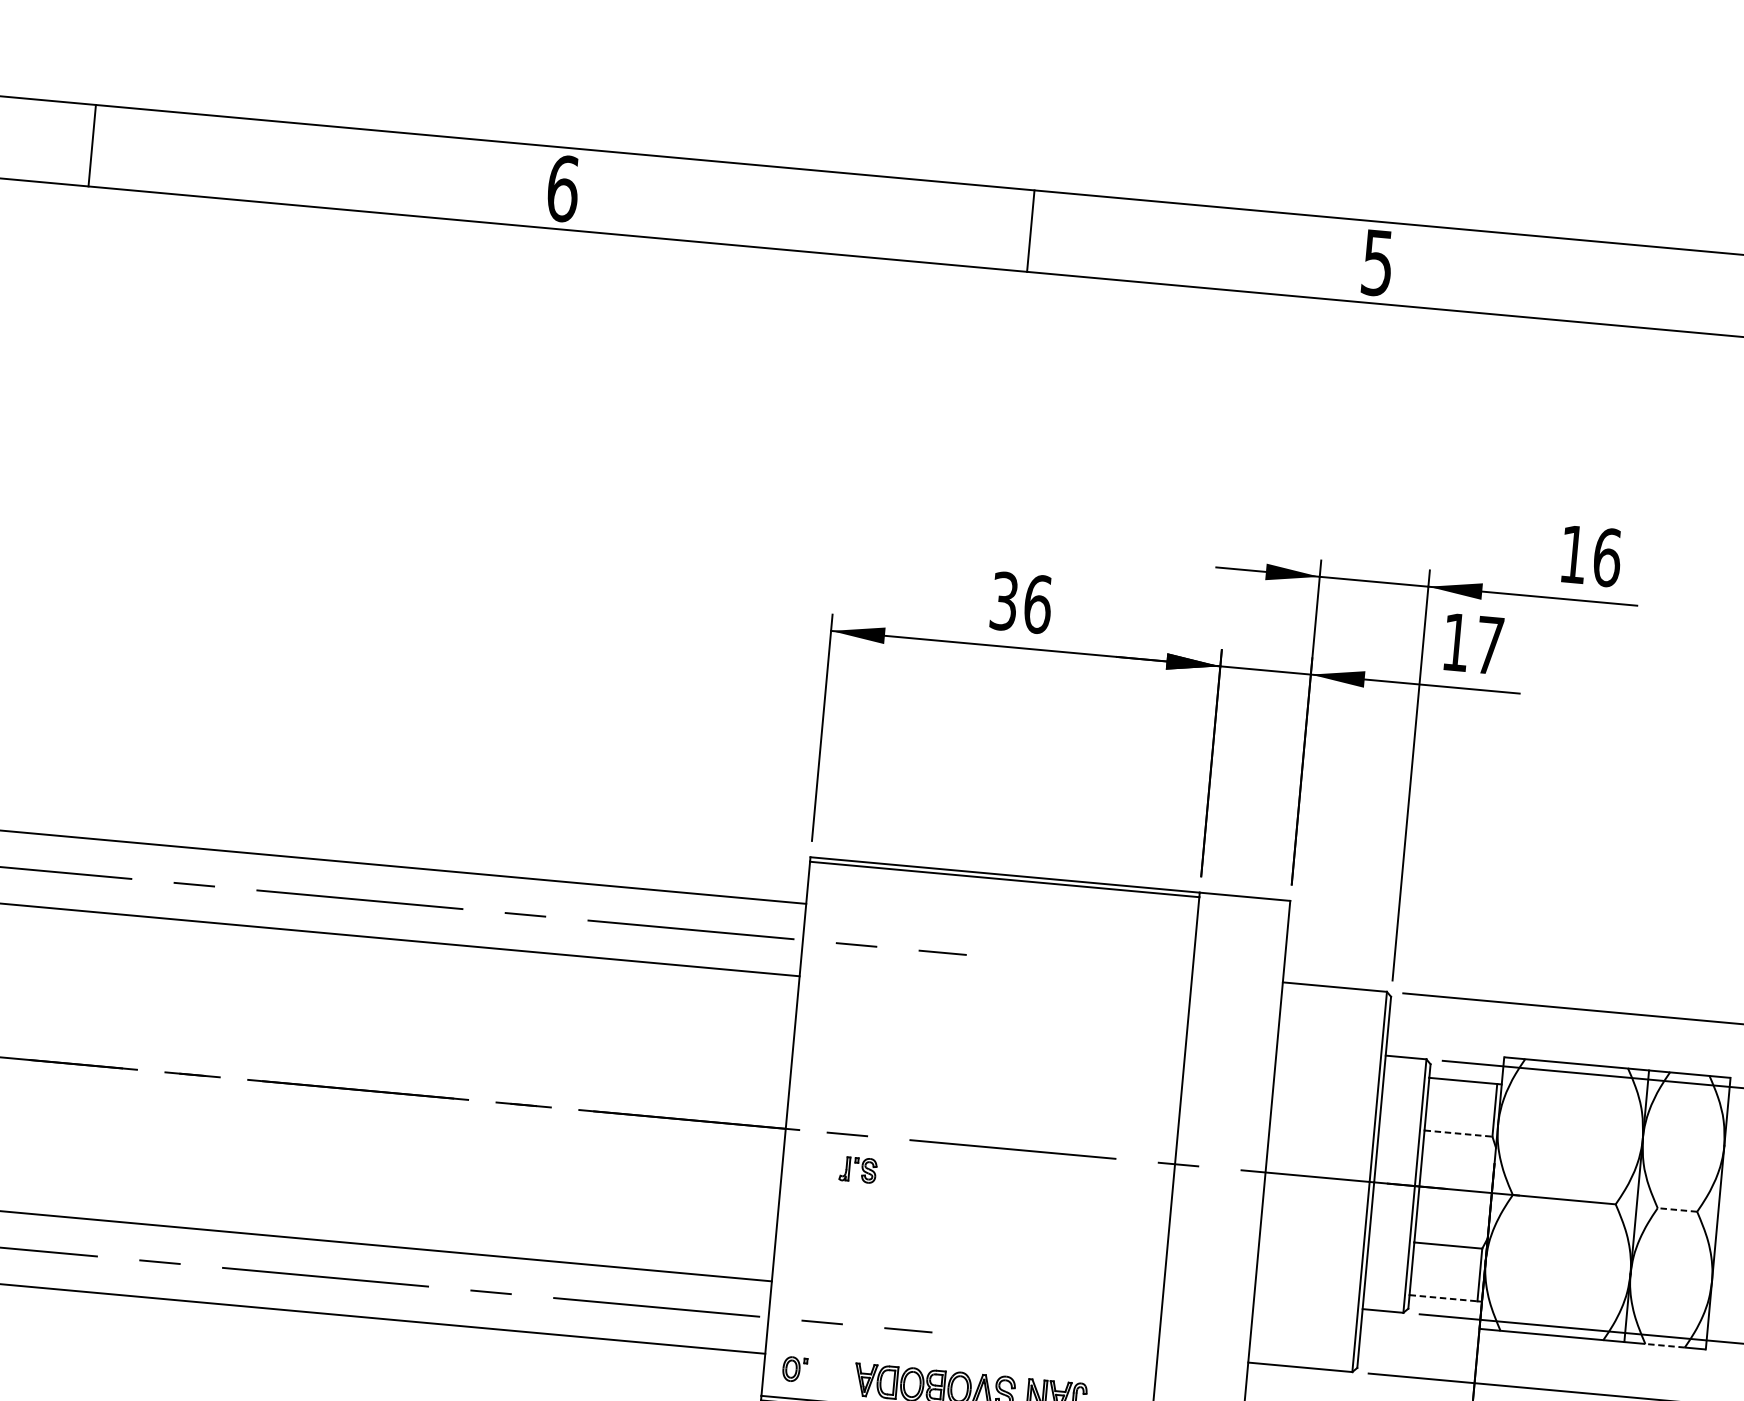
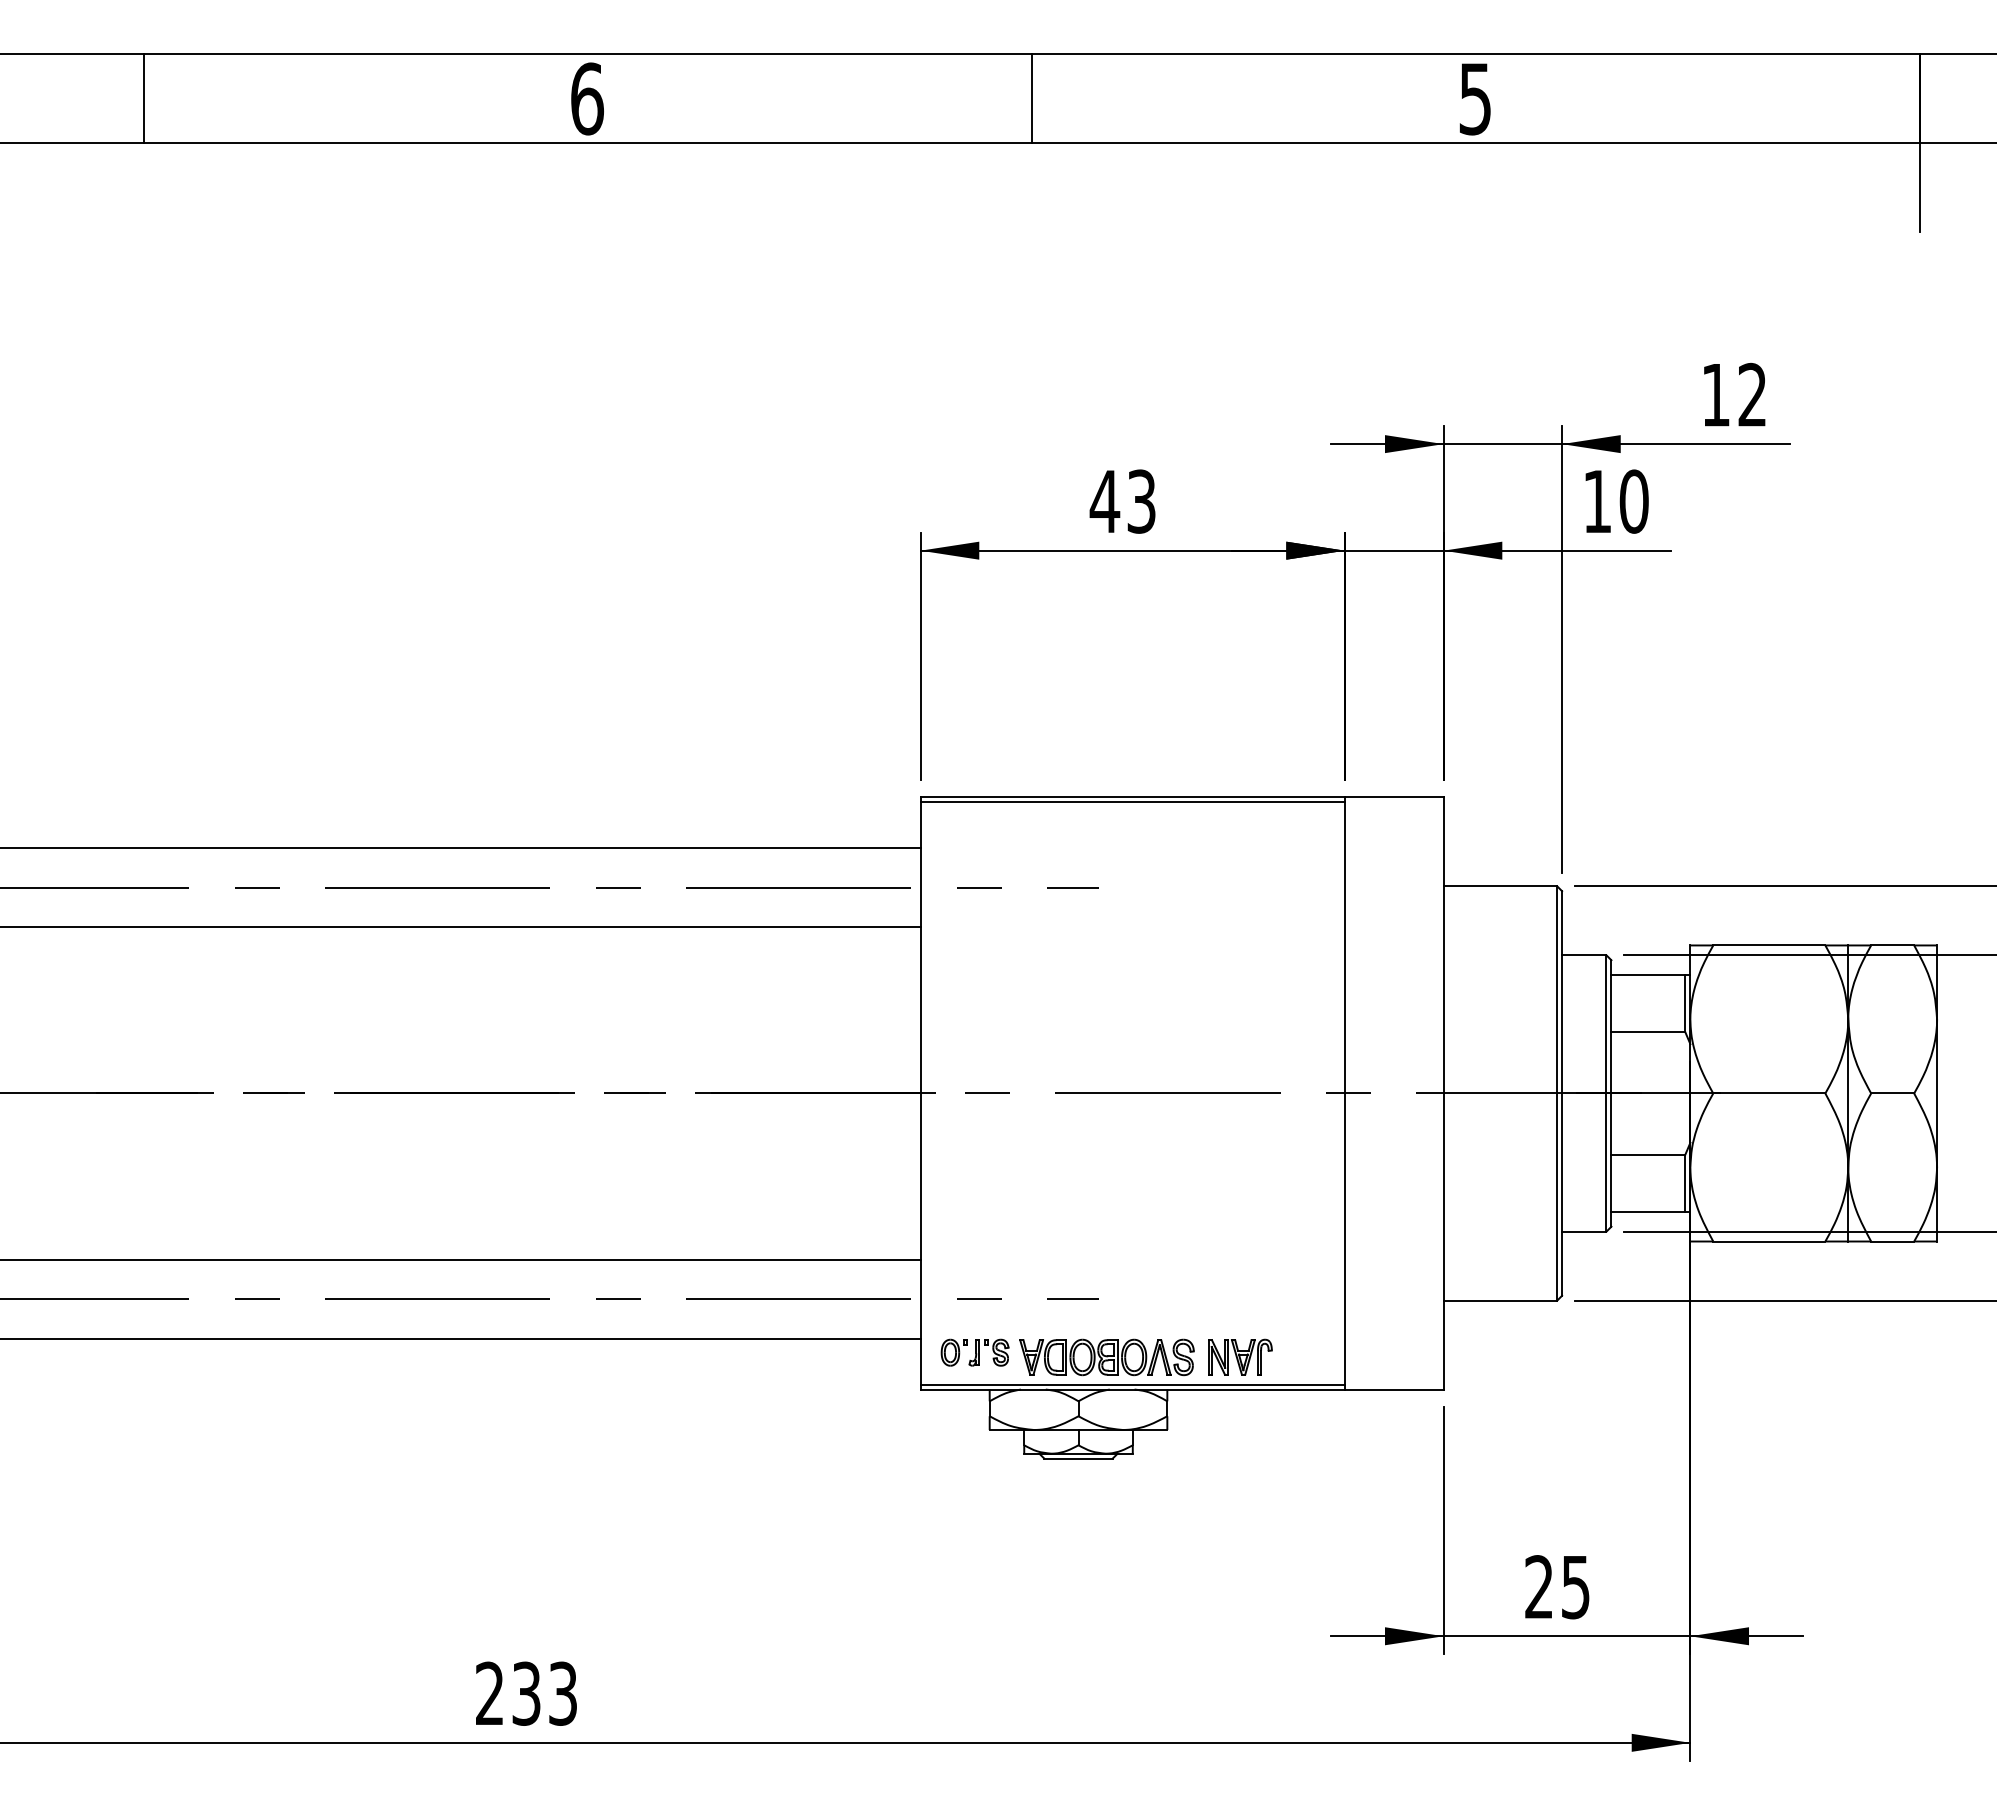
line: (92, 145) -> (144, 98), moved
line: (1031, 230) -> (1032, 98), moved
text: (1607, 557) -> (1752, 394), 16 -> 12
text: (1020, 602) -> (1122, 501), 36 -> 43
text: (1489, 645) -> (1633, 501), 17 -> 10
line: (1458, 1133) -> (1648, 1032), dashed -> solid
part: (857, 1169) -> (988, 1352), moved
line: (1677, 1209) -> (1892, 1093), dashed -> solid
line: (1443, 1297) -> (1648, 1211), dashed -> solid
line: (1664, 1345) -> (1892, 1241), dashed -> solid

